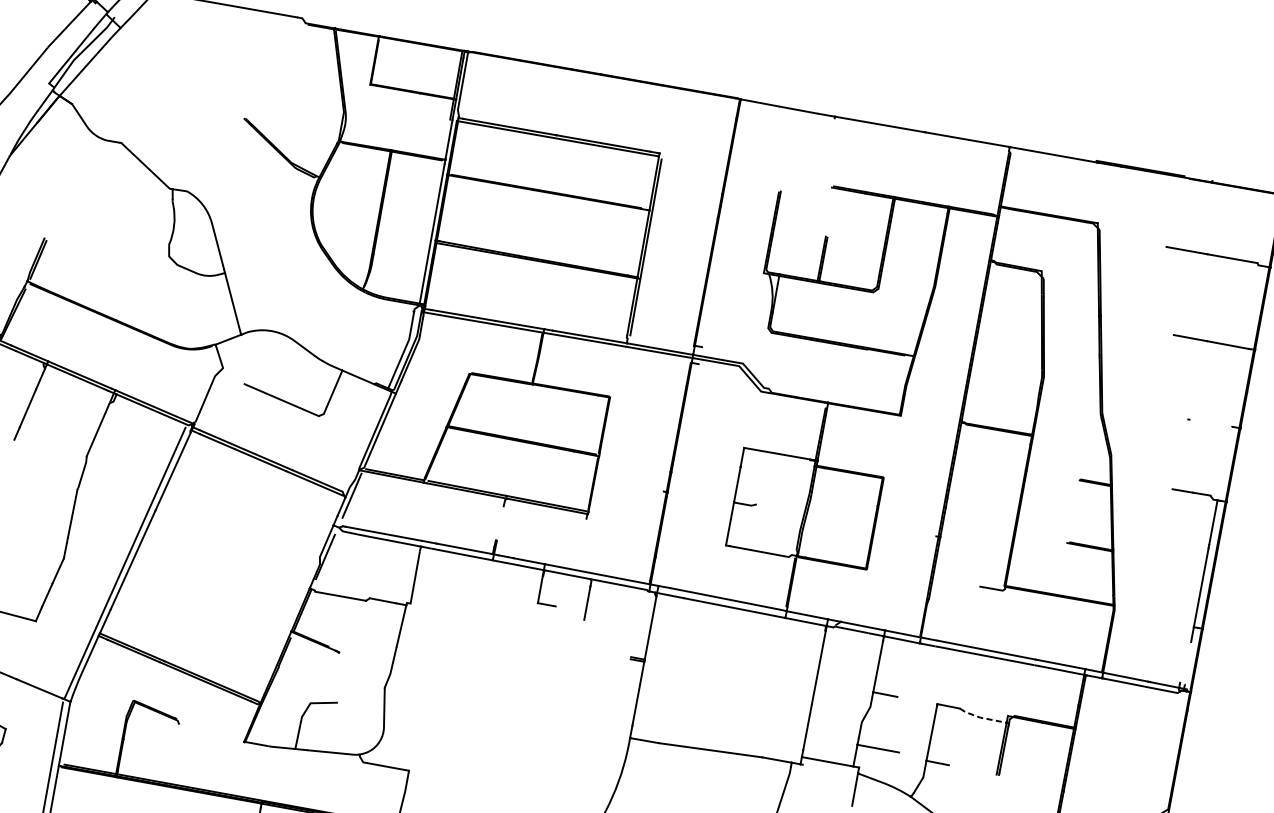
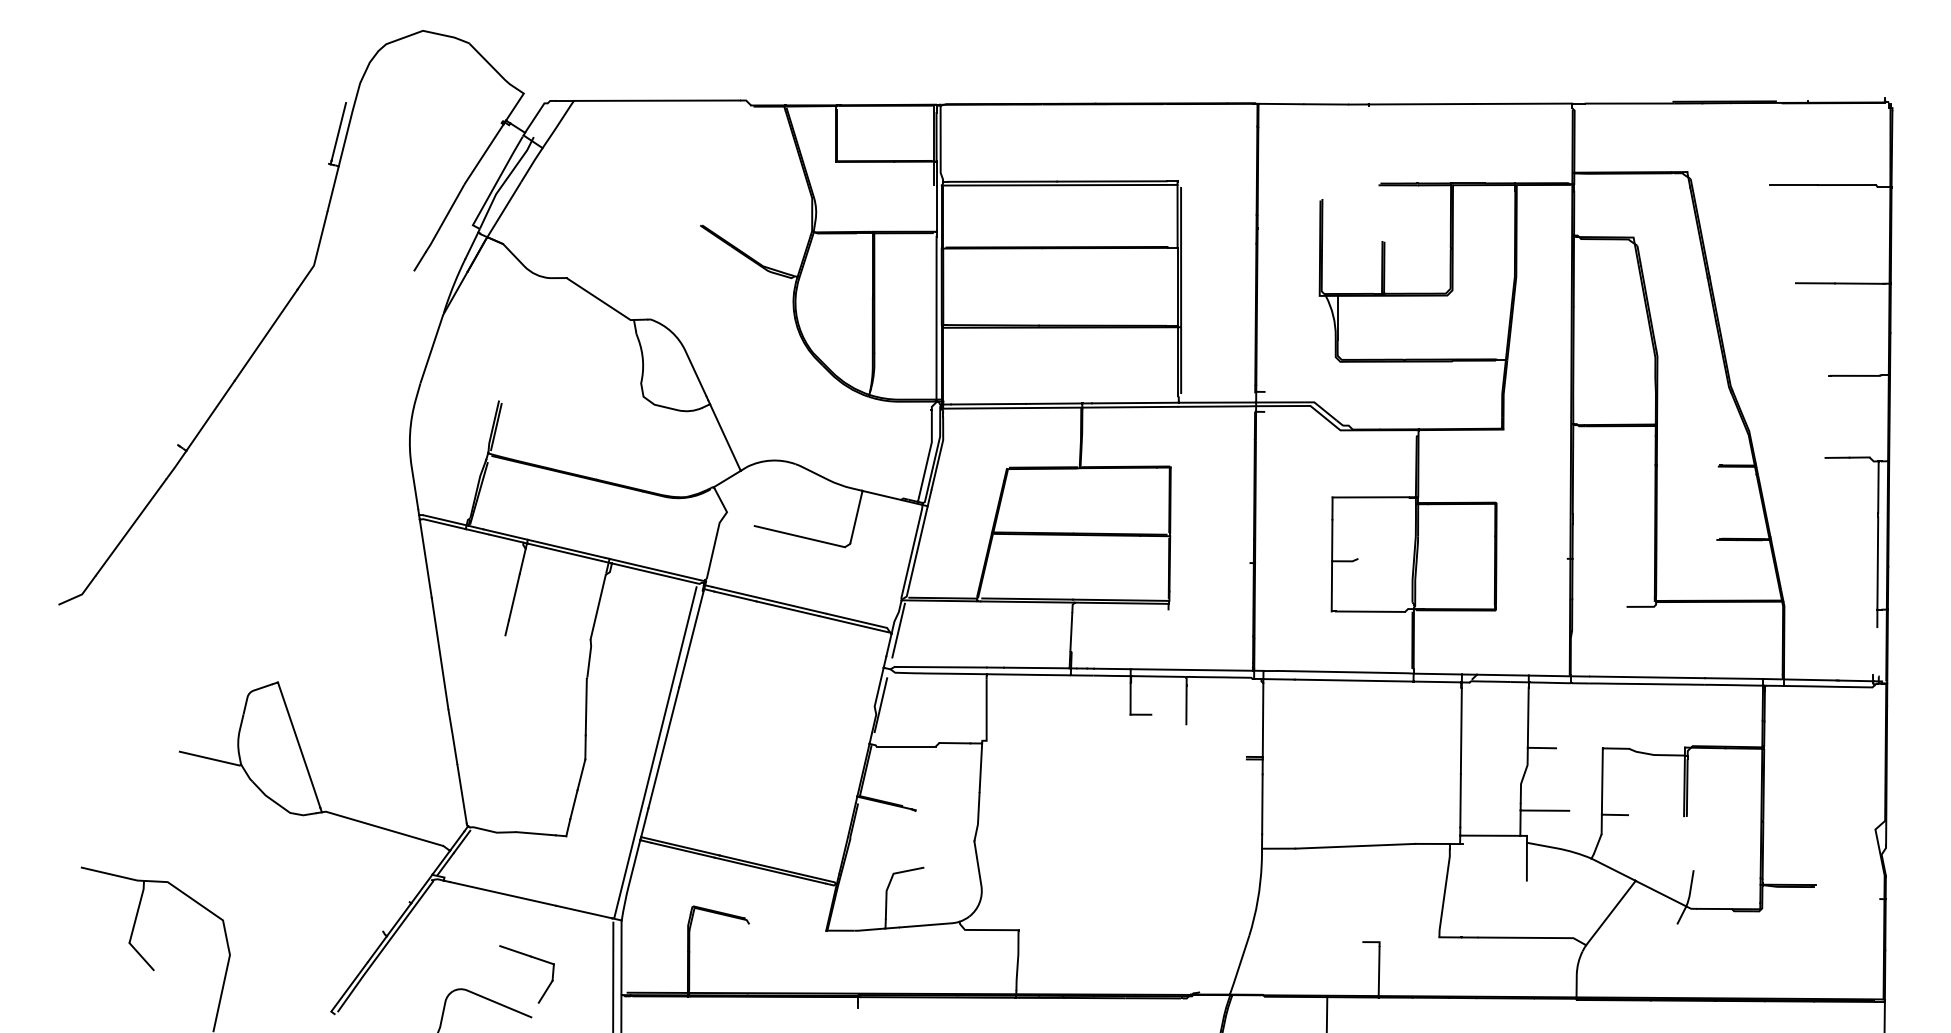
line: (1209, 423) -> (1854, 375), added
line: (500, 522) -> (1071, 631), added
line: (980, 718) -> (1654, 755), dashed -> solid

